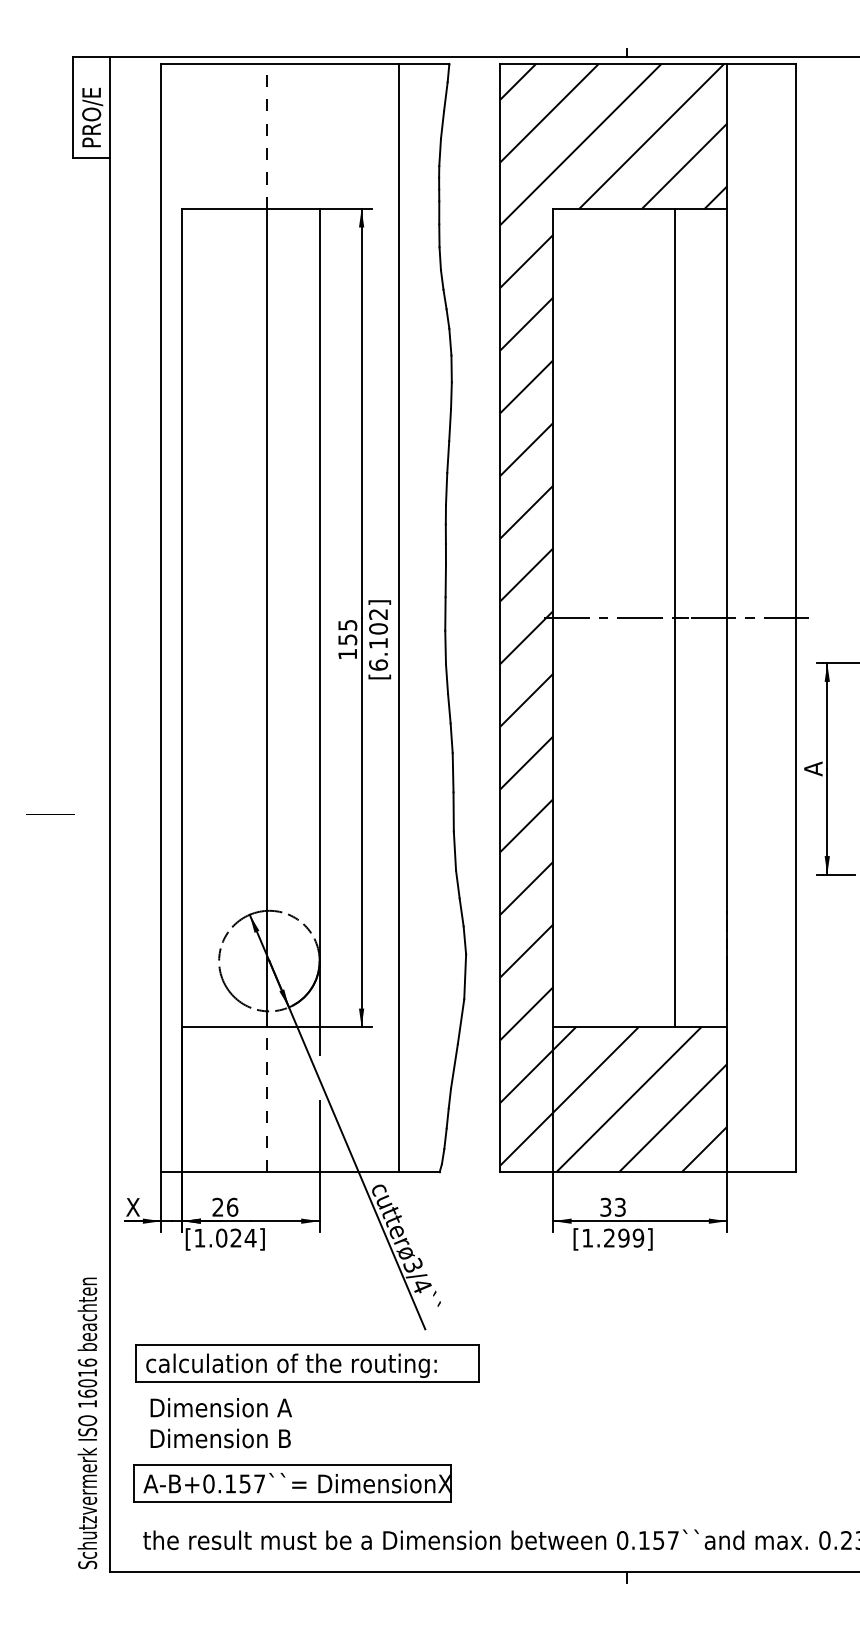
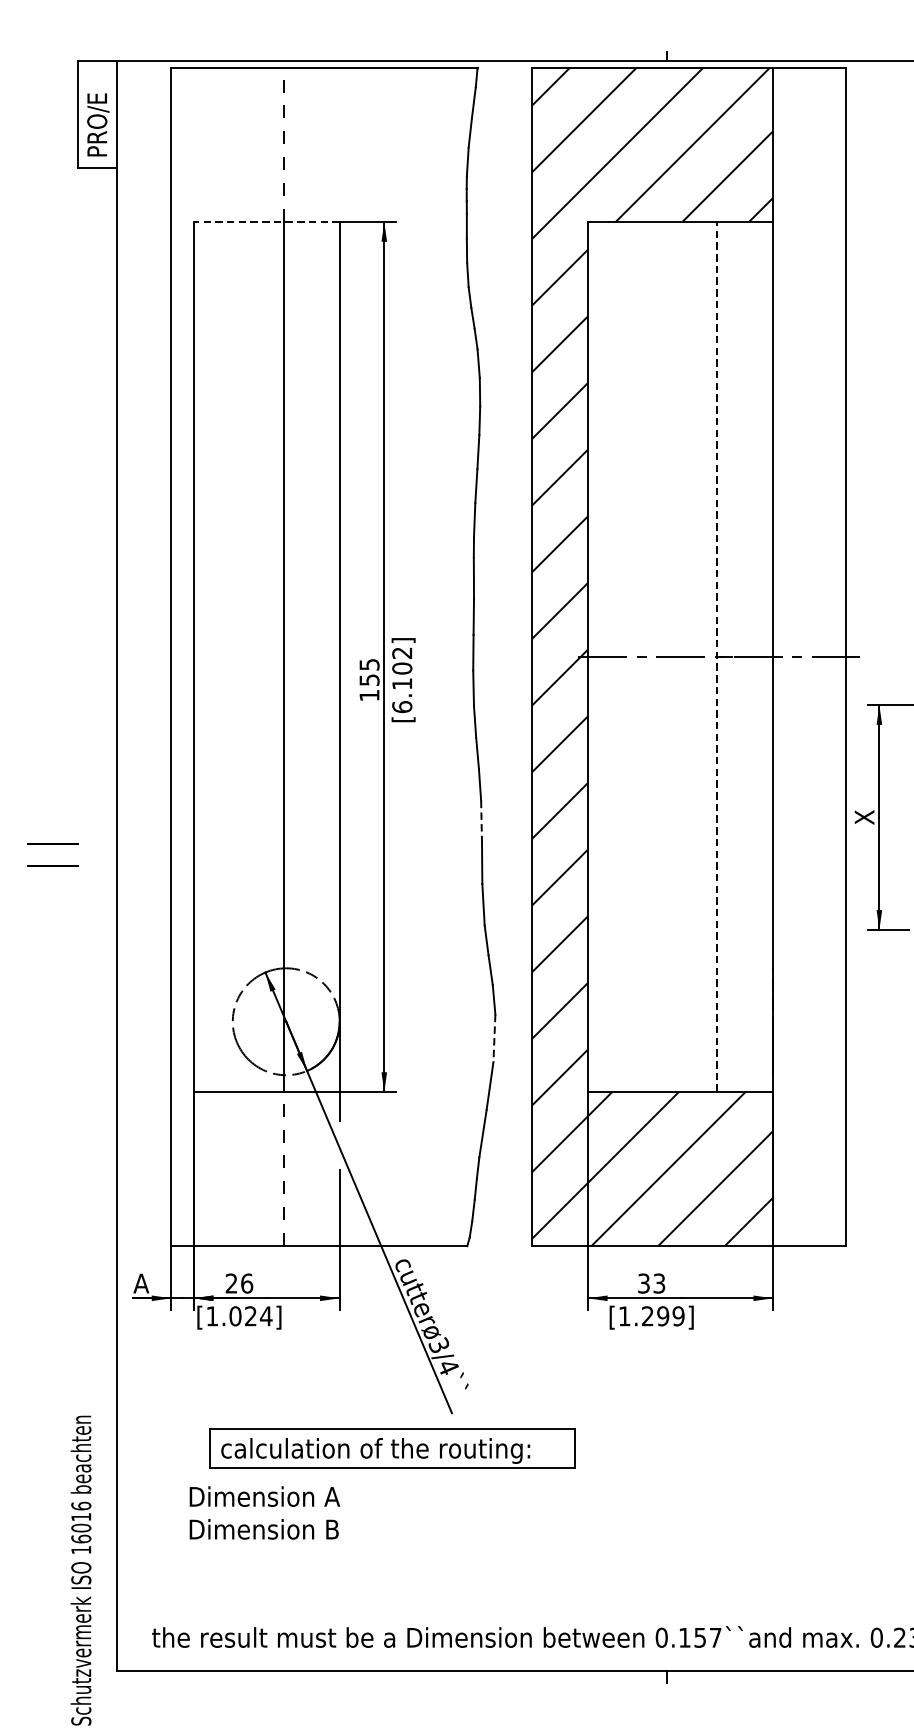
line: (251, 209) -> (267, 222), solid -> dashed
line: (398, 617) -> (423, 656), removed
line: (674, 617) -> (716, 656), solid -> dashed
text: (813, 768) -> (864, 816), A -> X
line: (453, 772) -> (481, 821), solid -> dashed
line: (50, 793) -> (53, 843), added
line: (465, 977) -> (494, 1039), solid -> dashed
text: (132, 1207) -> (140, 1283), X -> A
part: (307, 1363) -> (392, 1448), moved
text: (87, 1422) -> (81, 1569), moved
text: (220, 1423) -> (264, 1513), moved
part: (292, 1483) -> (310, 1577), removed

